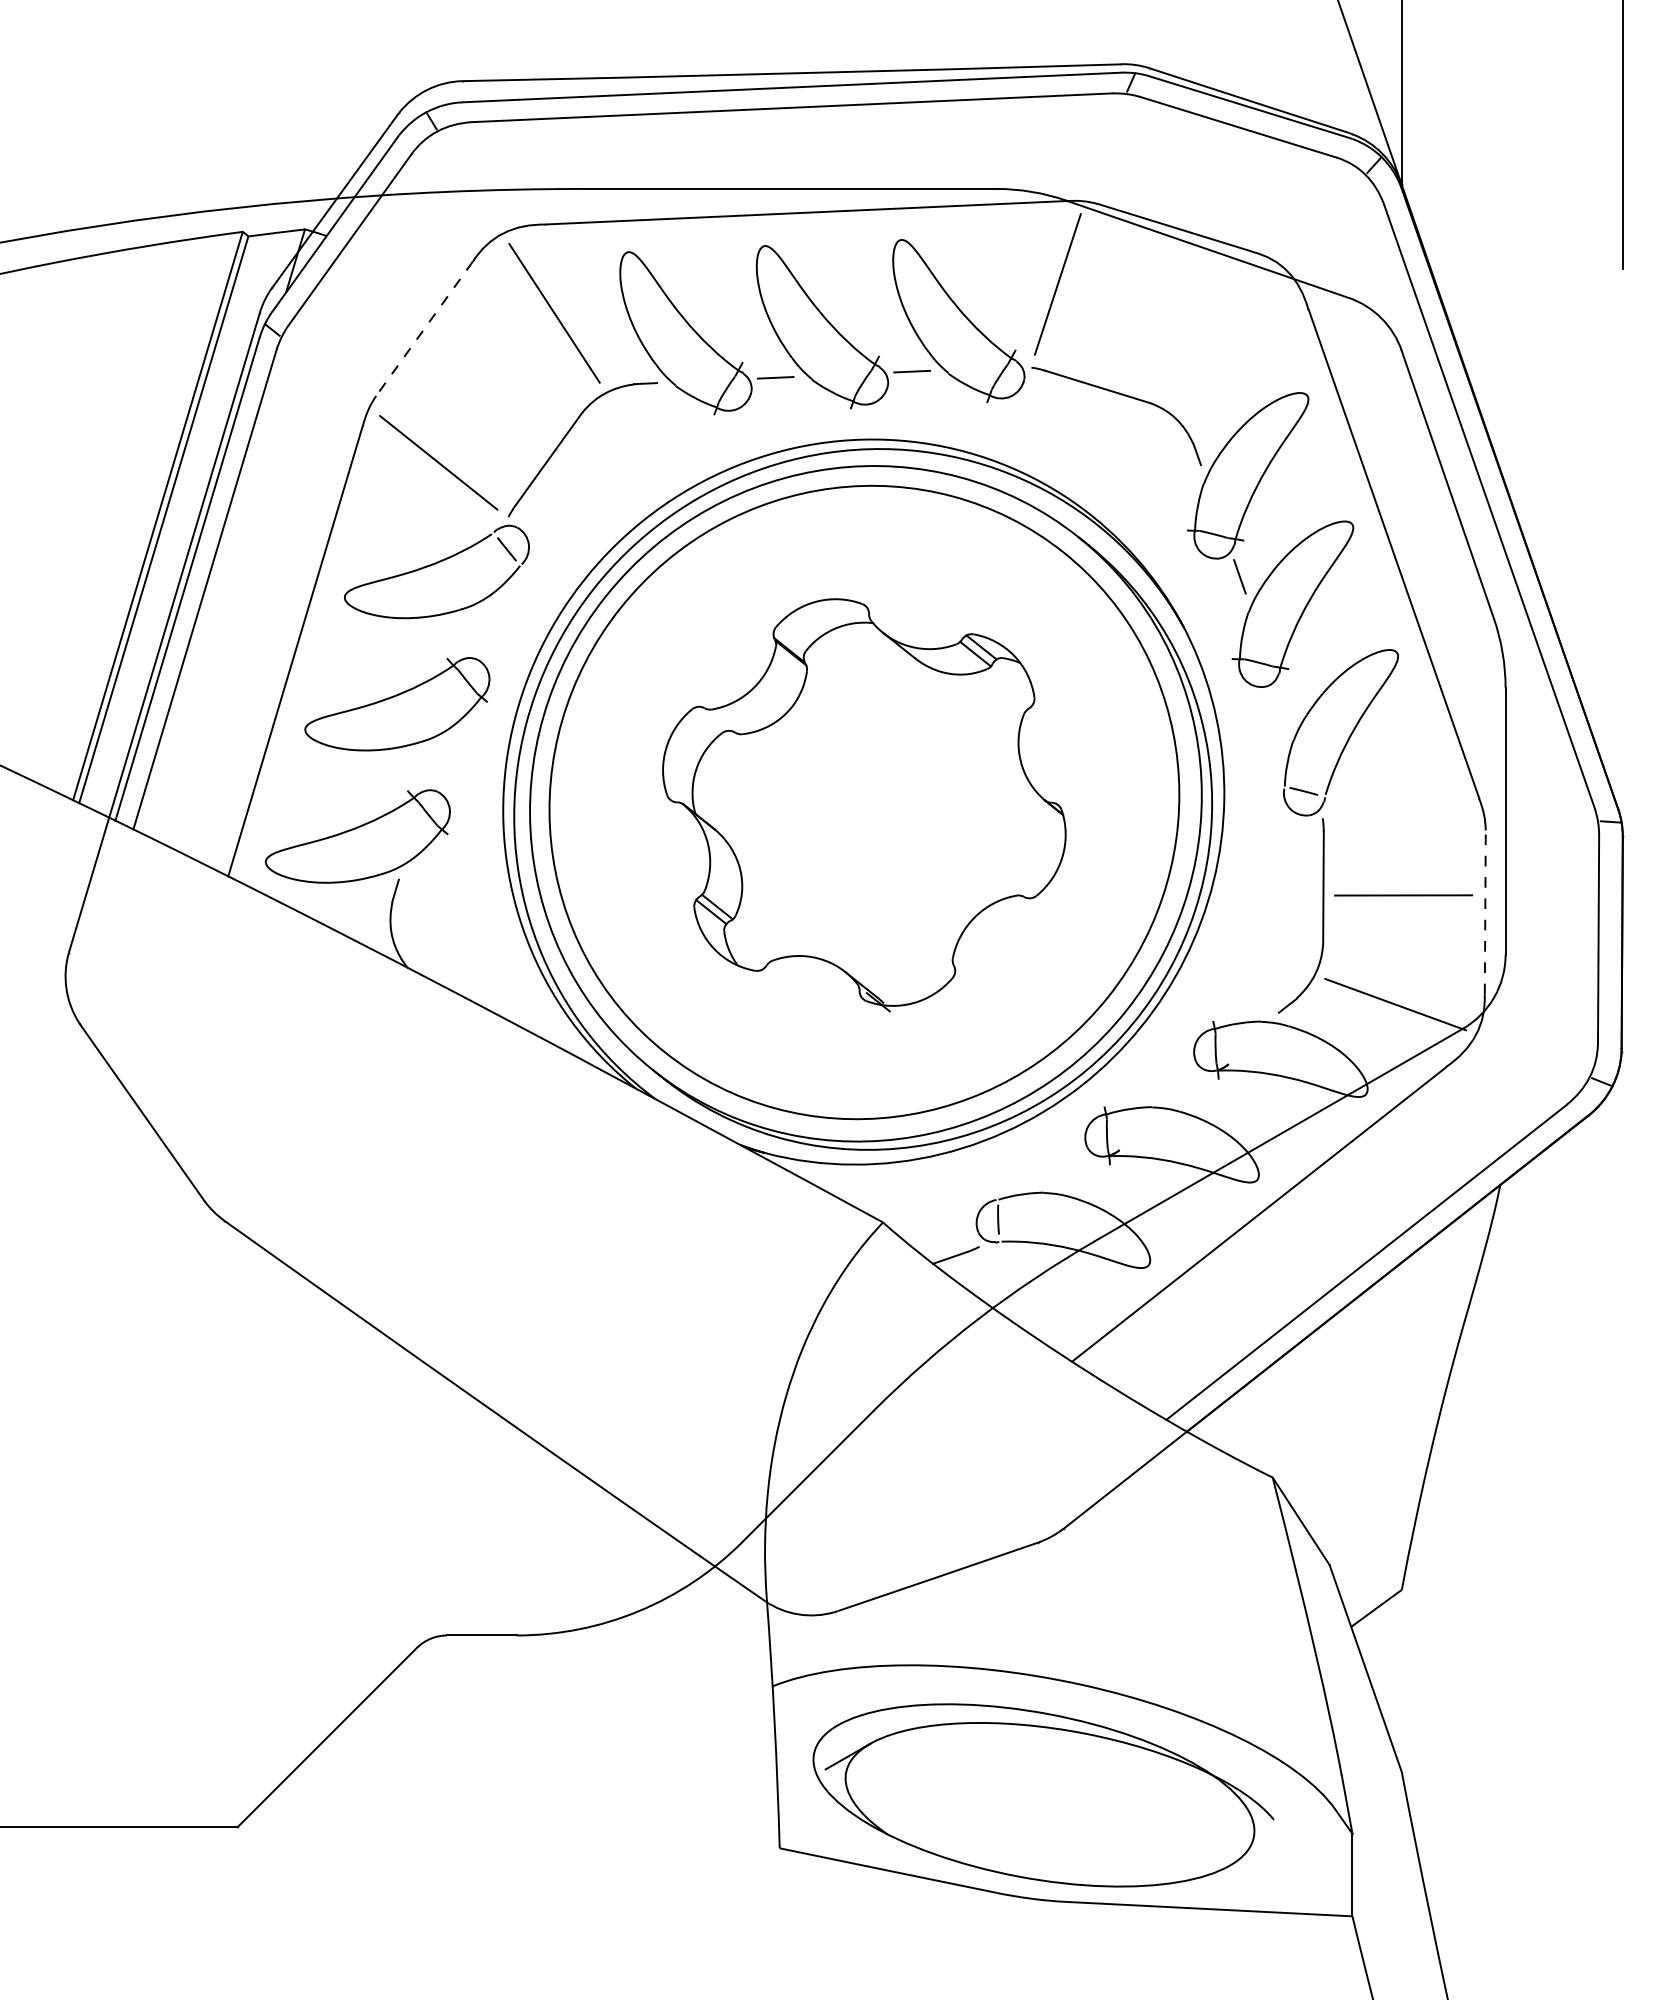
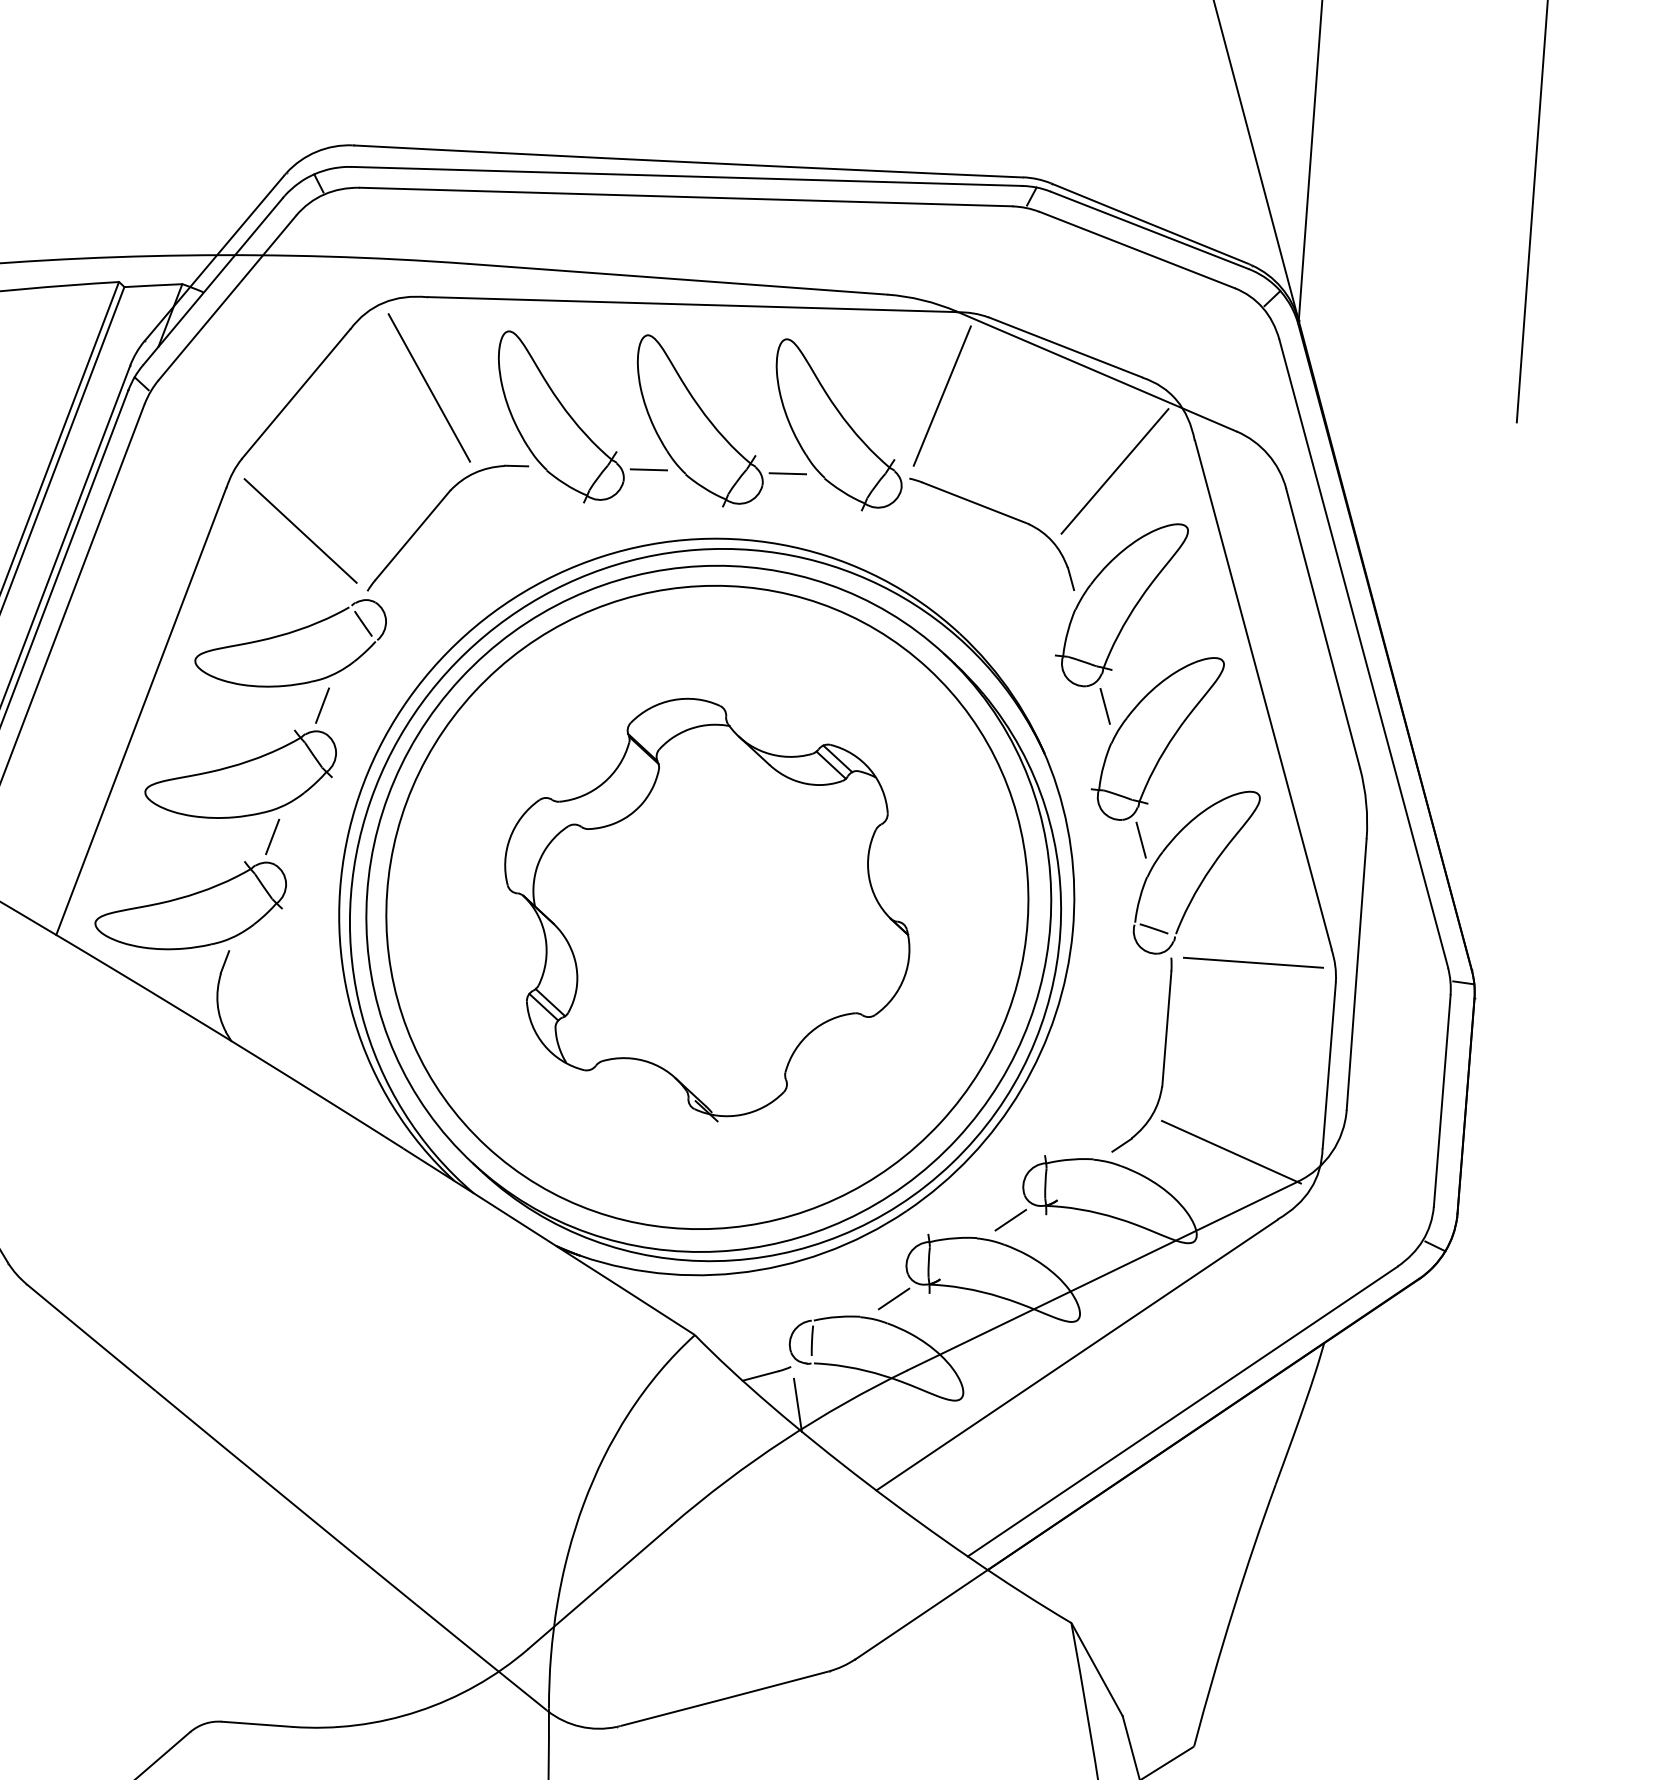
line: (424, 328) -> (296, 393), dashed -> solid
line: (1232, 345) -> (1114, 471), added
line: (472, 632) -> (322, 705), added
line: (1284, 705) -> (1140, 840), added
line: (433, 764) -> (272, 836), added
line: (1403, 895) -> (1253, 962), moved
line: (1485, 912) -> (1329, 1065), dashed -> solid
line: (1184, 1087) -> (1010, 1220), added
line: (1075, 1172) -> (894, 1298), added
line: (988, 1283) -> (797, 1404), added

